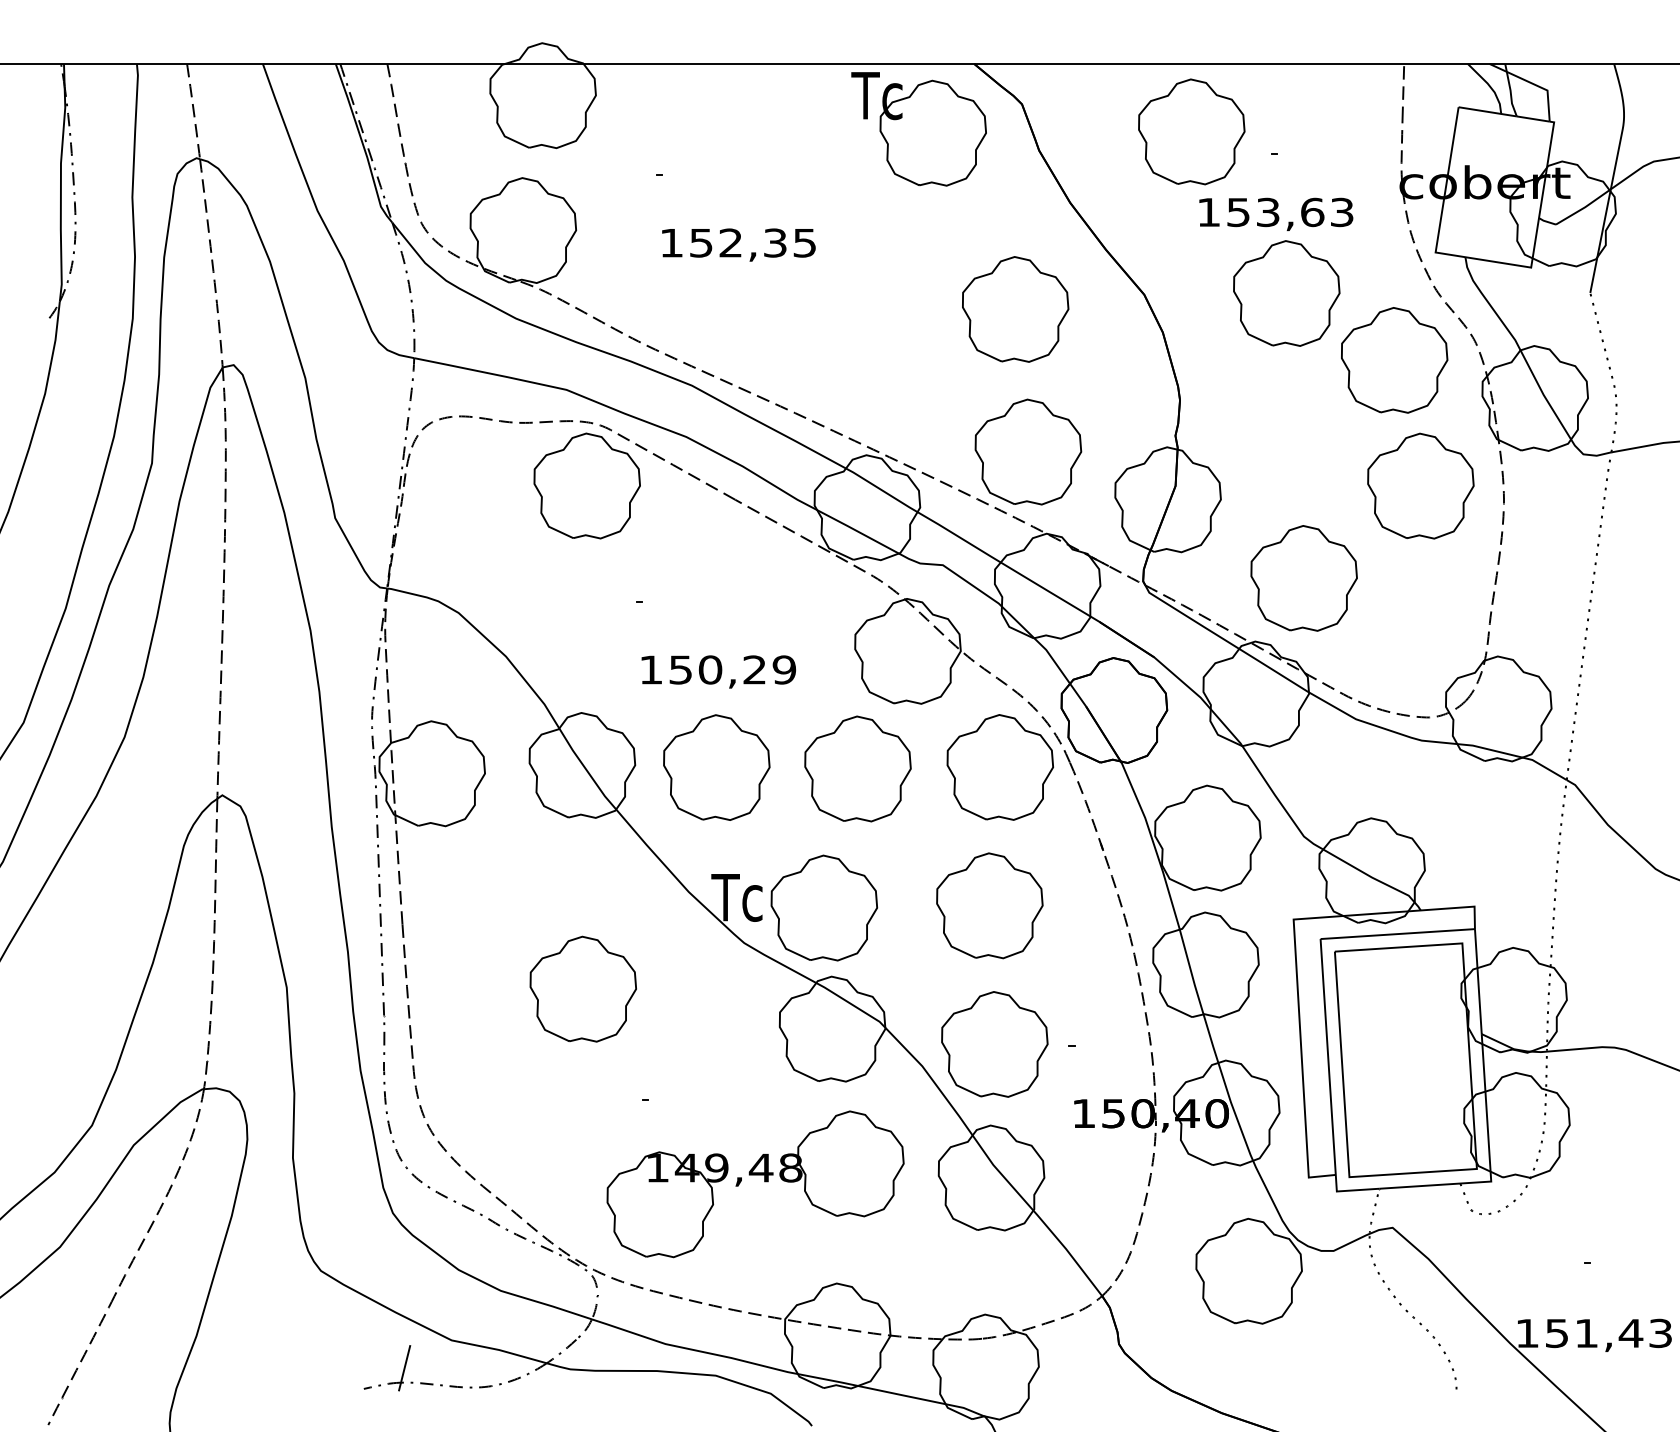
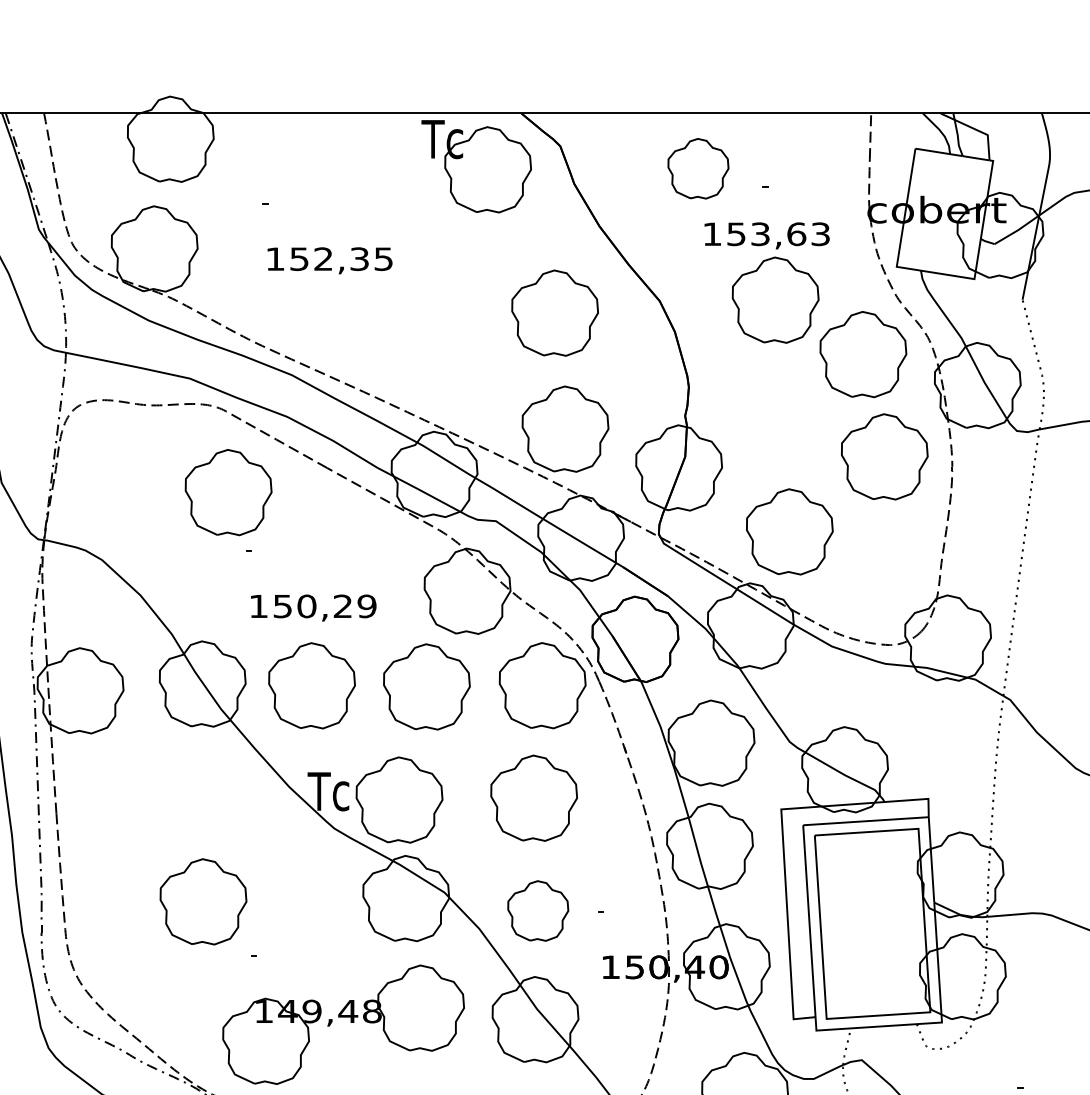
part: (1191, 131) -> (698, 168), size x0.7
part: (586, 485) -> (228, 492), moved
part: (582, 988) -> (202, 901), moved
part: (994, 1044) -> (537, 911), size x0.7

